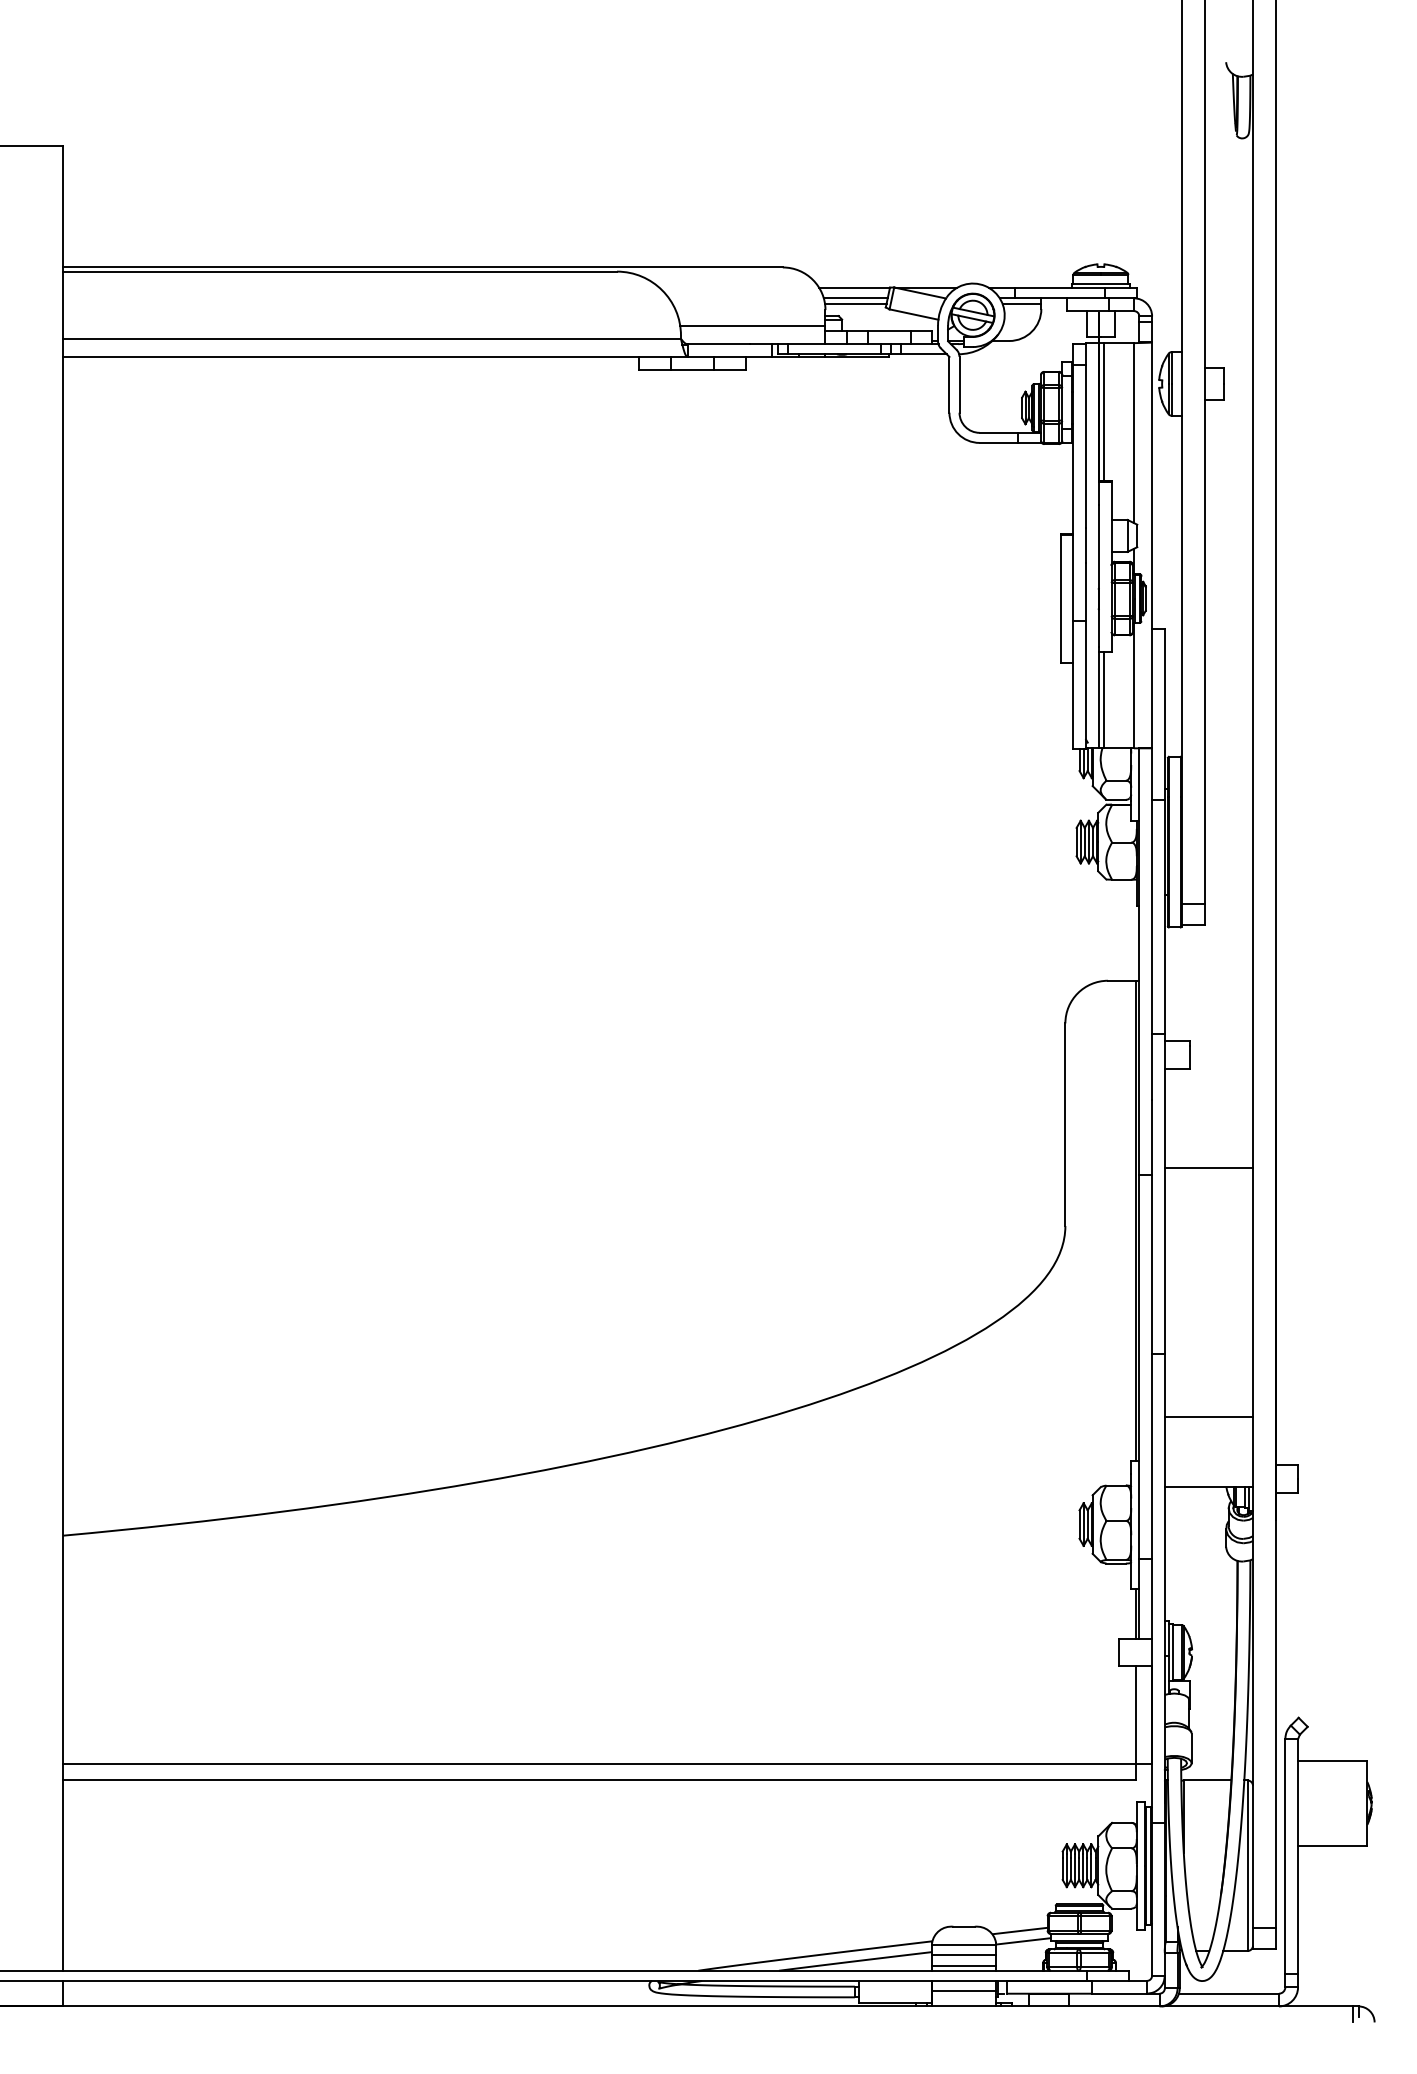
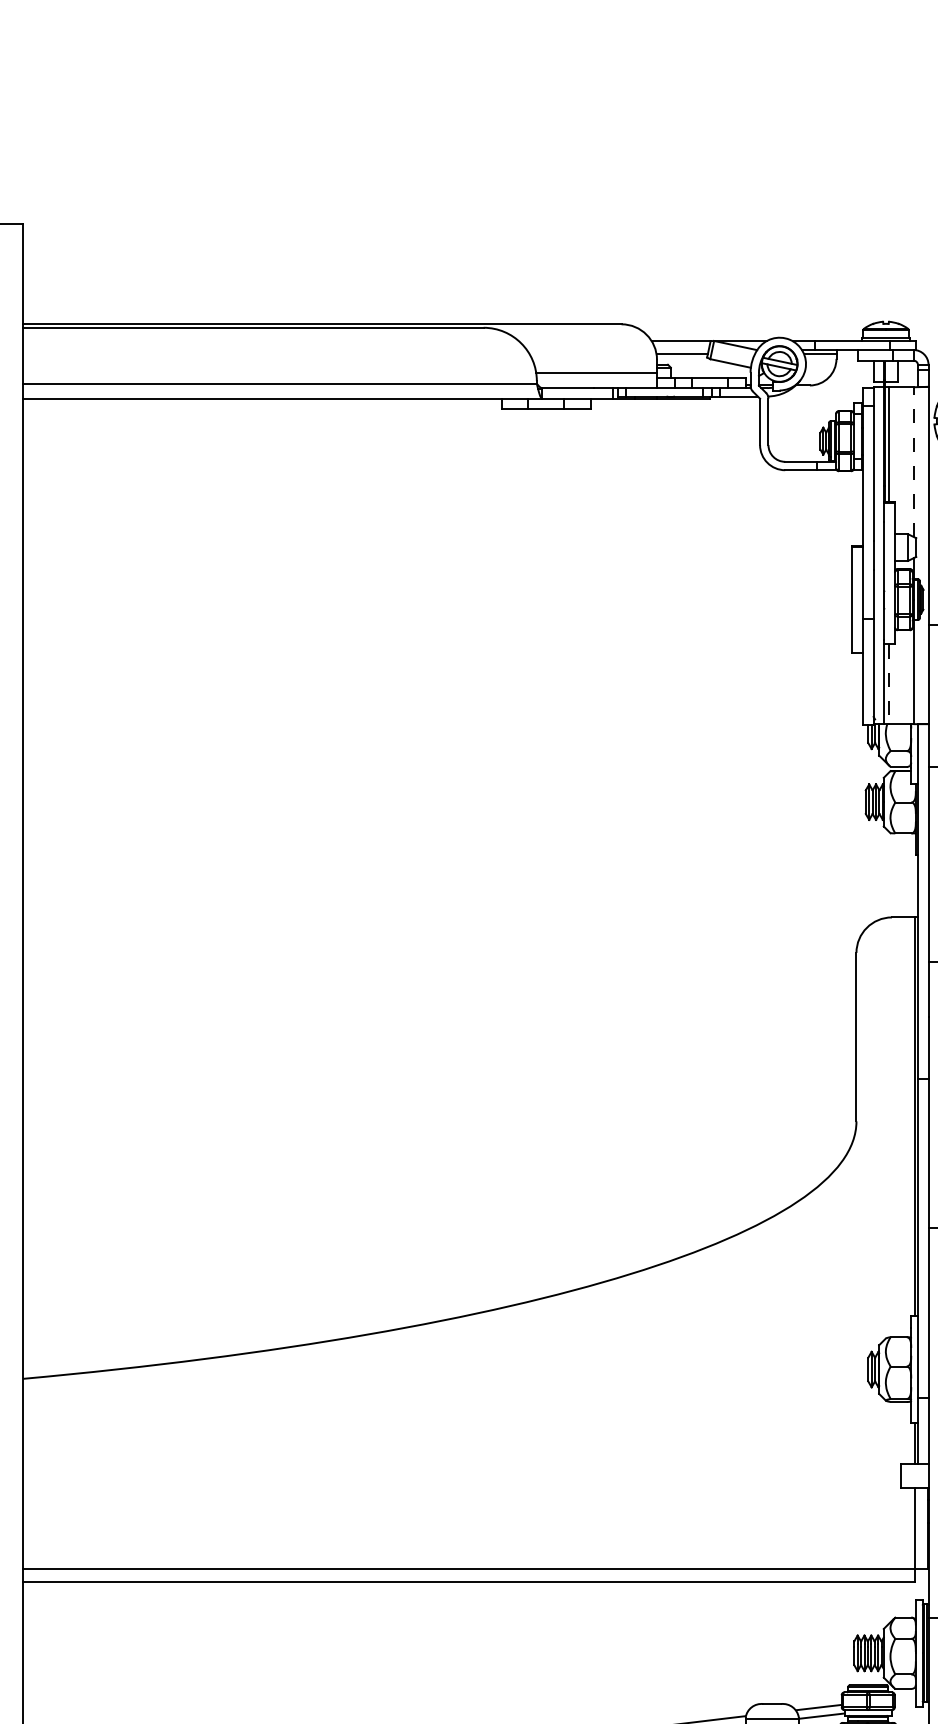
line: (855, 298) -> (681, 350), removed
line: (1134, 433) -> (913, 462), solid -> dashed
line: (1104, 700) -> (888, 684), solid -> dashed

